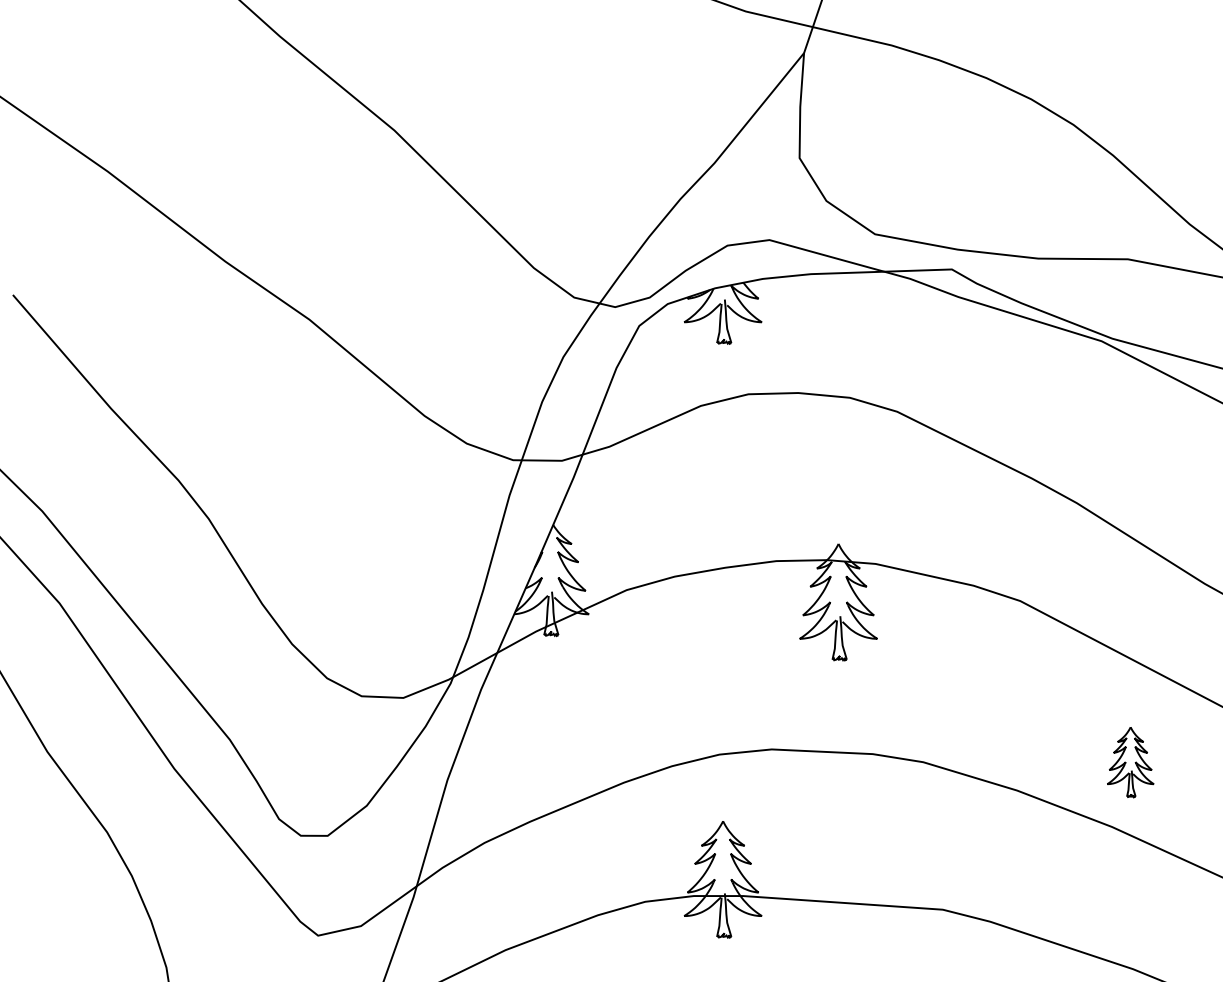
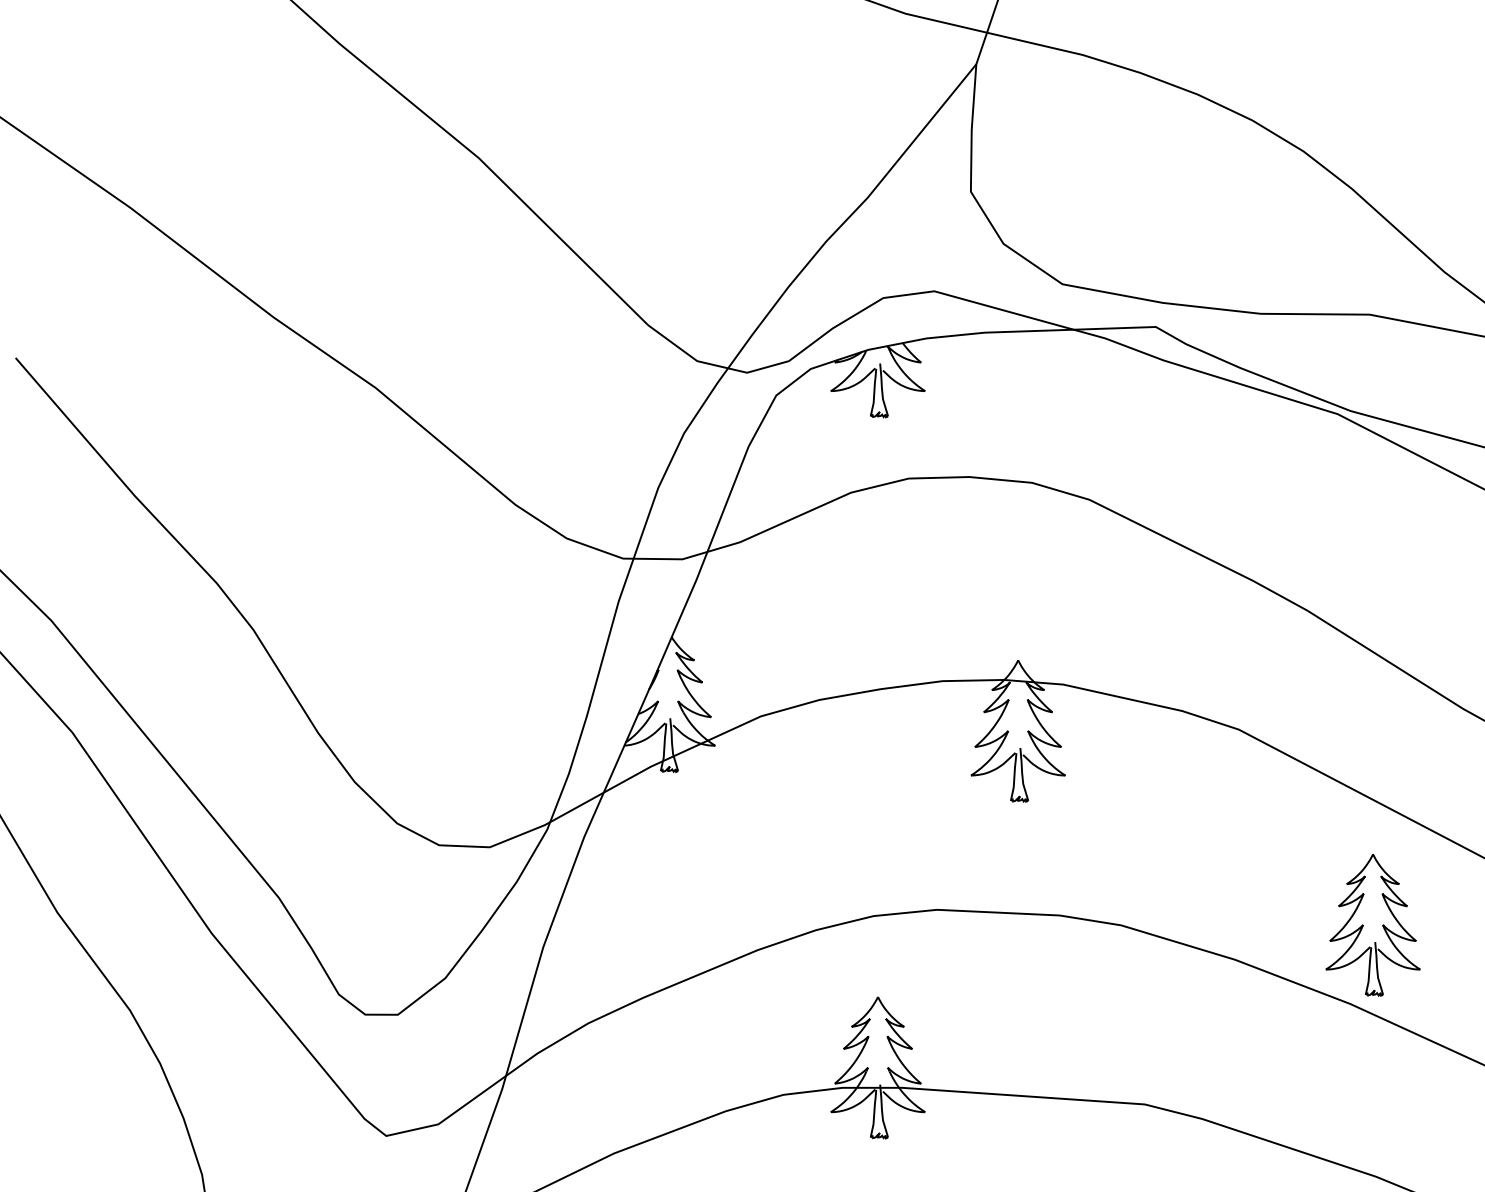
part: (1130, 762) -> (1372, 925), size x1.67

